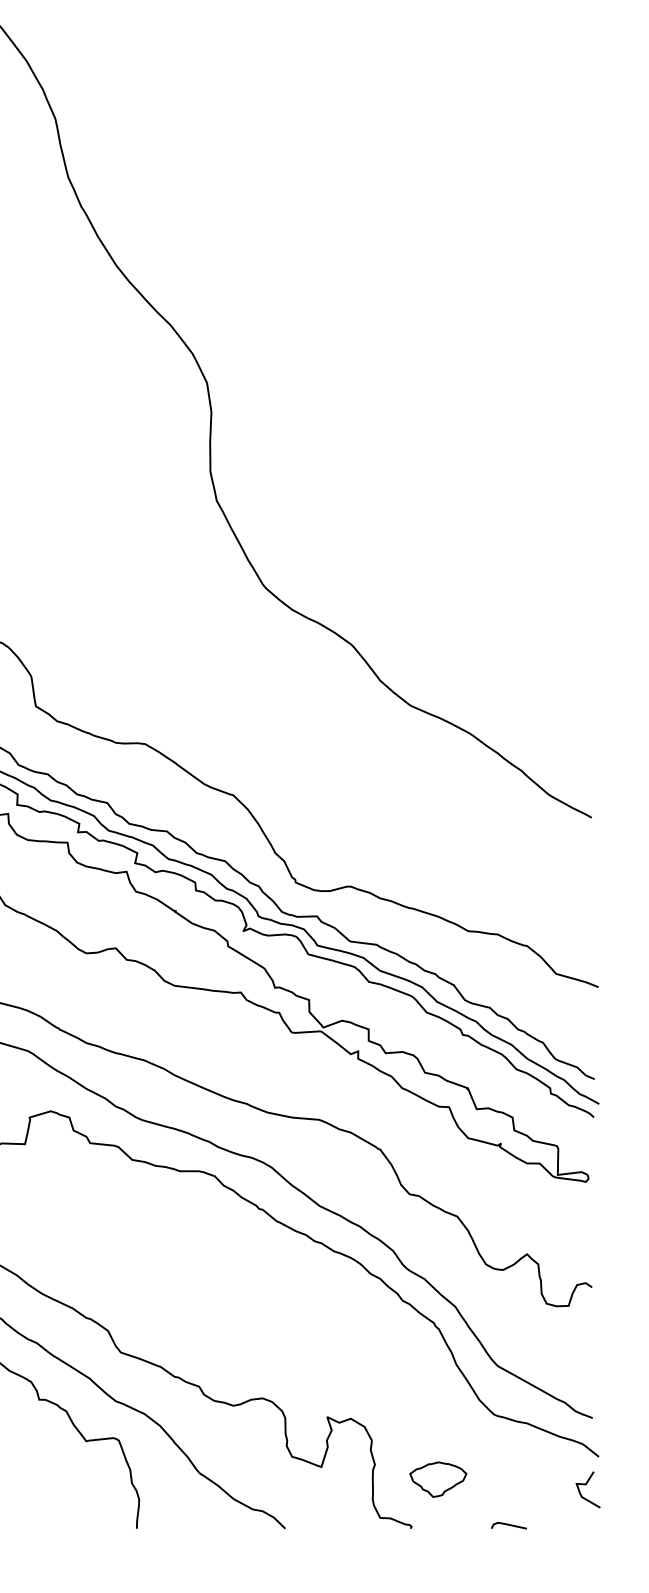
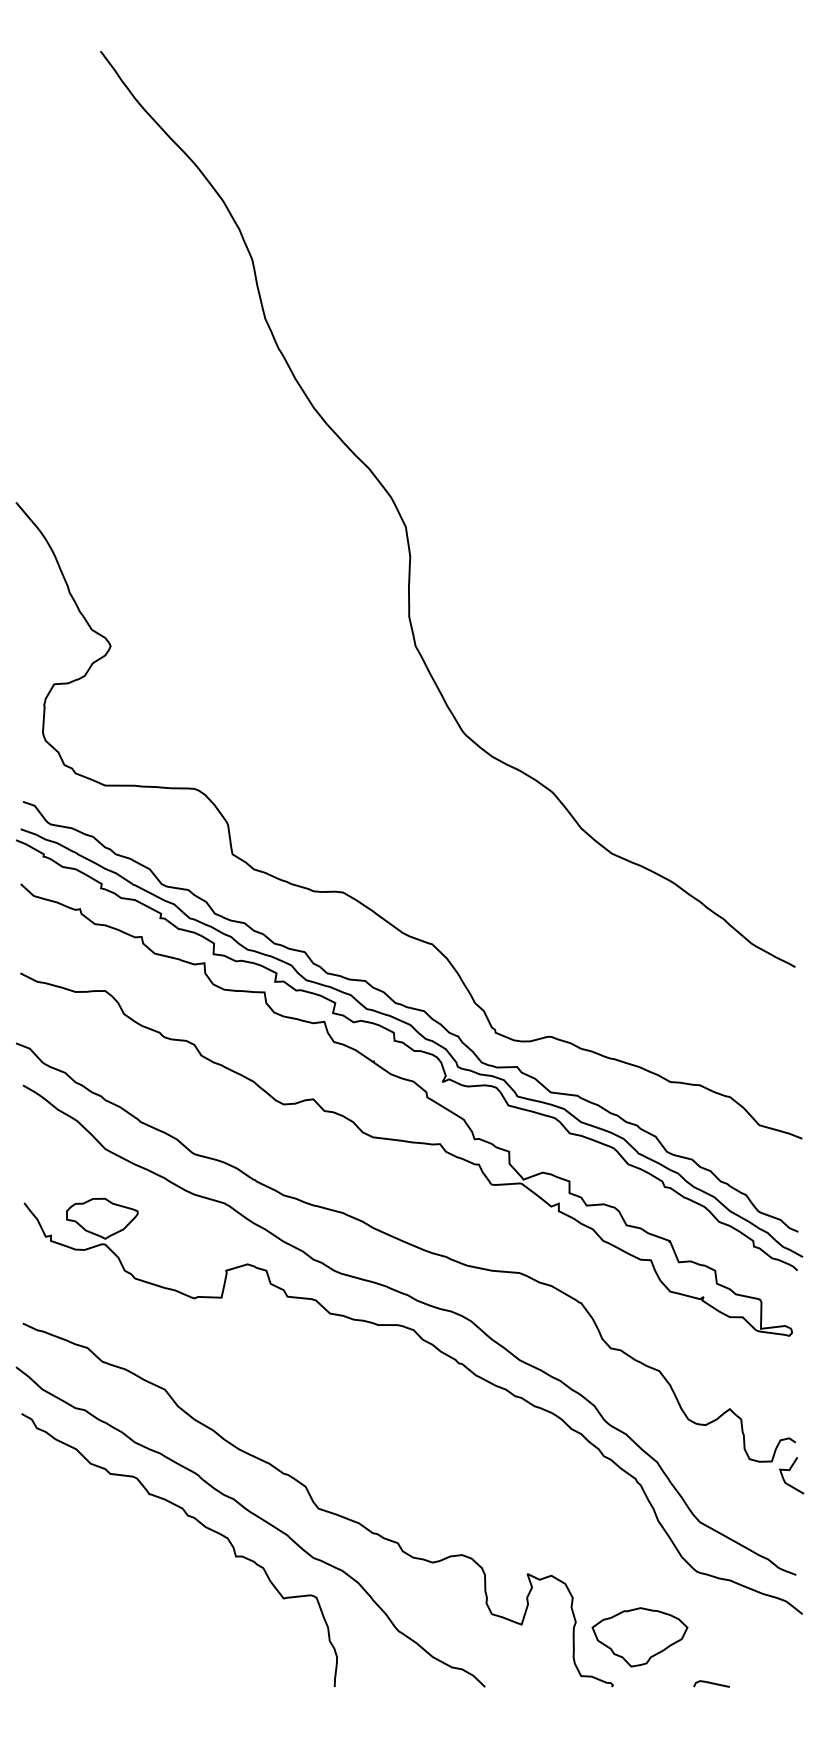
part: (437, 1479) -> (639, 1637), size x1.67
curve: (585, 1485) -> (789, 1471), moved

